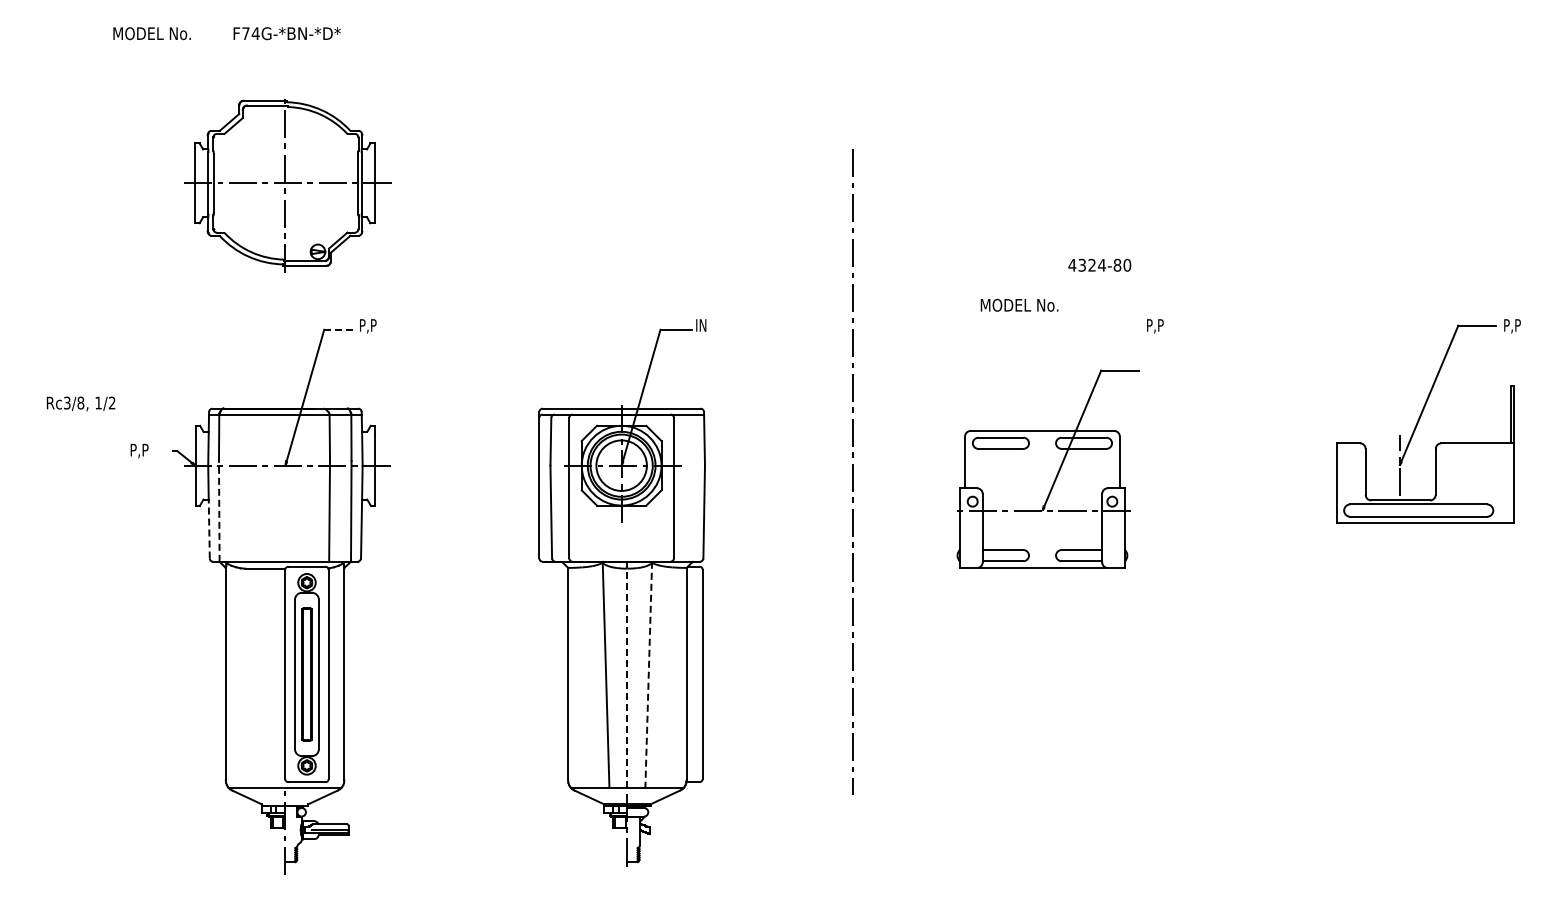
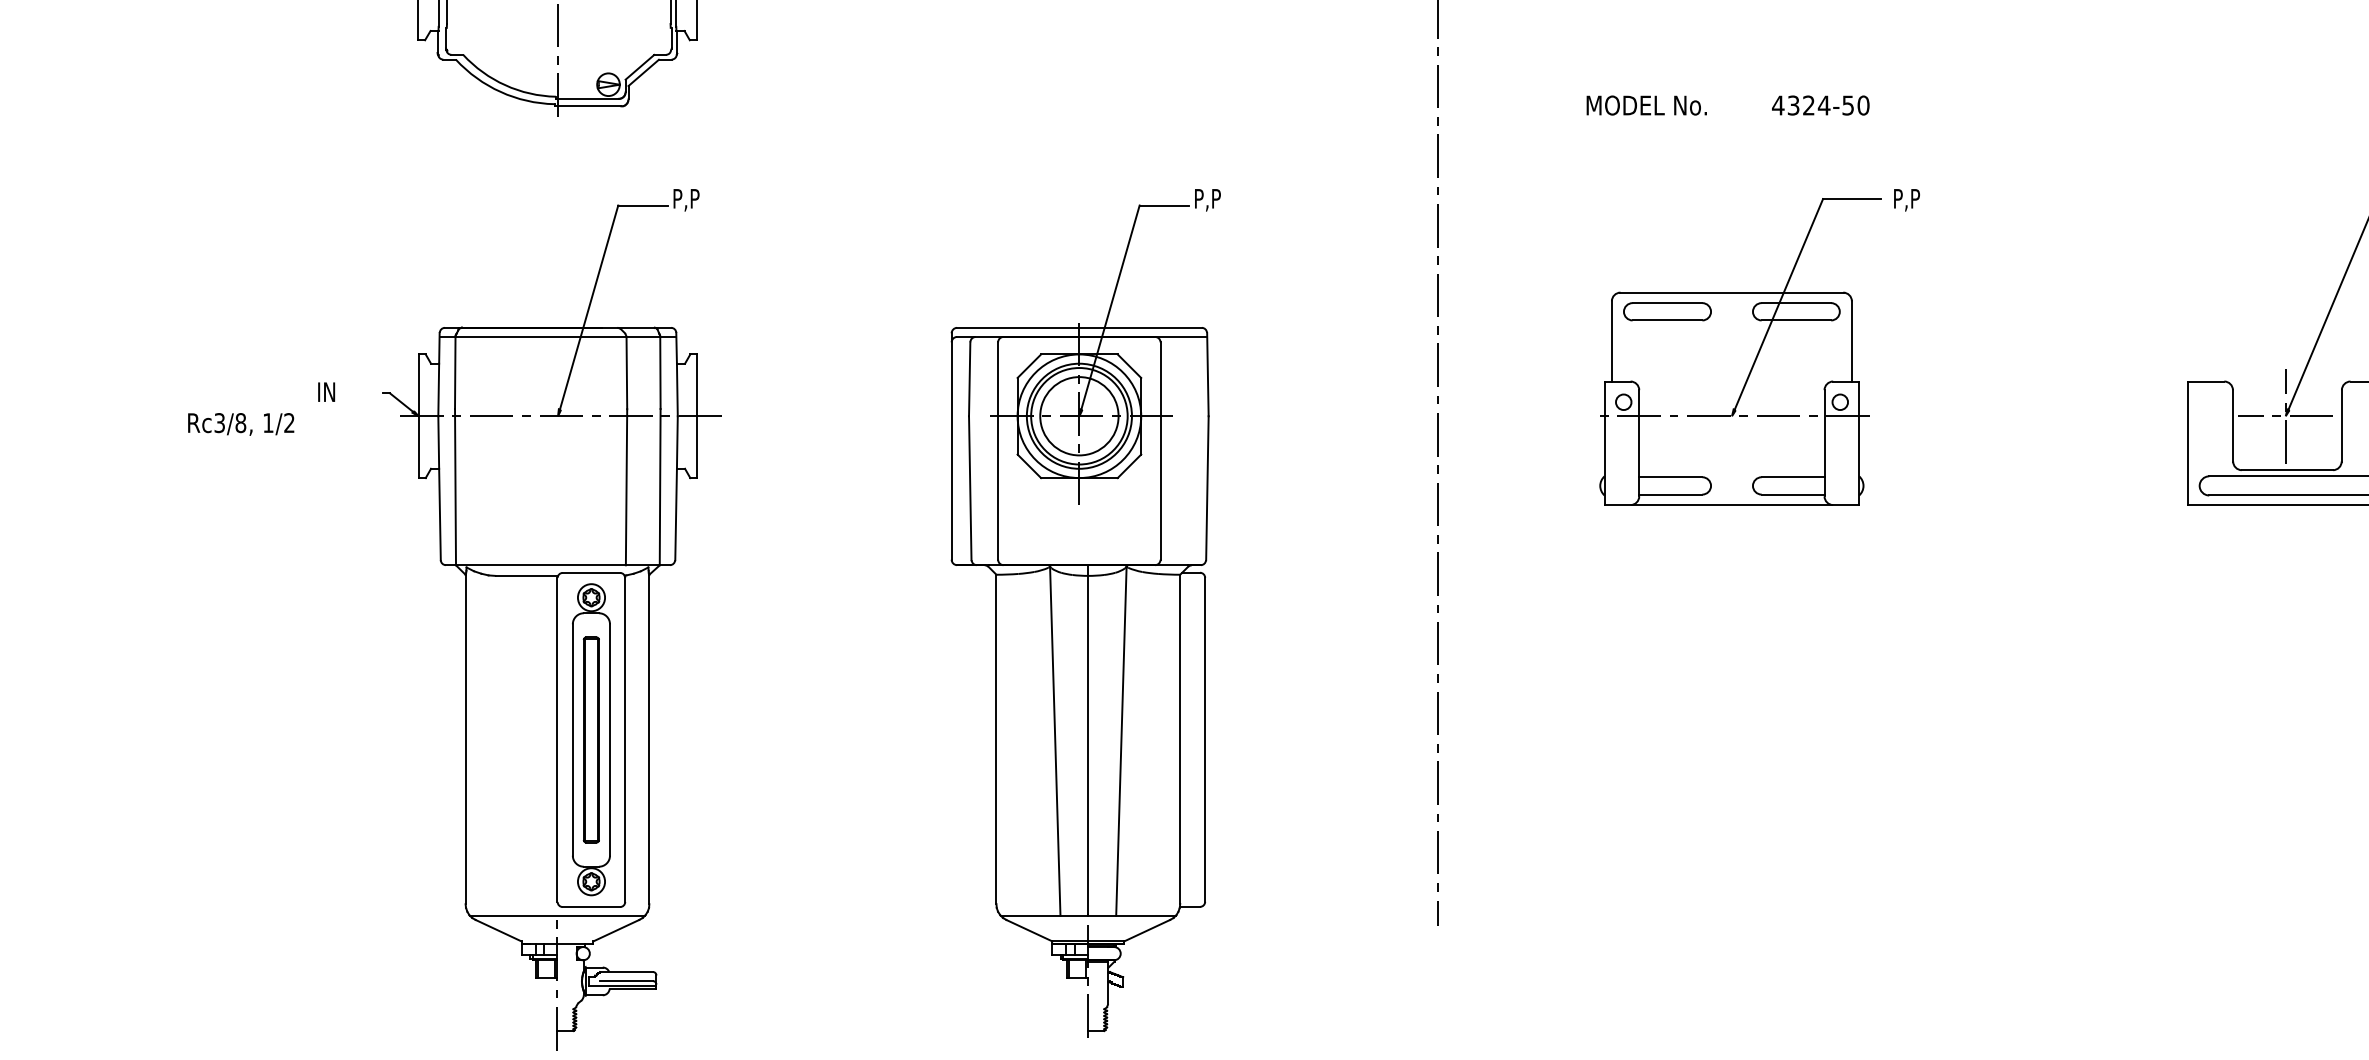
text: (1117, 264) -> (1848, 104), 4324-80 -> 4324-50
text: (1019, 304) -> (1646, 104), moved
text: (704, 326) -> (1207, 200), IN -> P,P
line: (340, 329) -> (643, 205), dashed -> solid
text: (80, 403) -> (240, 423), moved
text: (140, 450) -> (333, 392), P,P -> IN
line: (1399, 465) -> (2285, 415), added
part: (1047, 468) -> (1739, 350), moved
line: (219, 510) -> (455, 485), dashed -> solid
line: (209, 528) -> (440, 513), dashed -> solid
line: (627, 674) -> (1088, 740), dashed -> solid
line: (648, 675) -> (1121, 741), dashed -> solid

